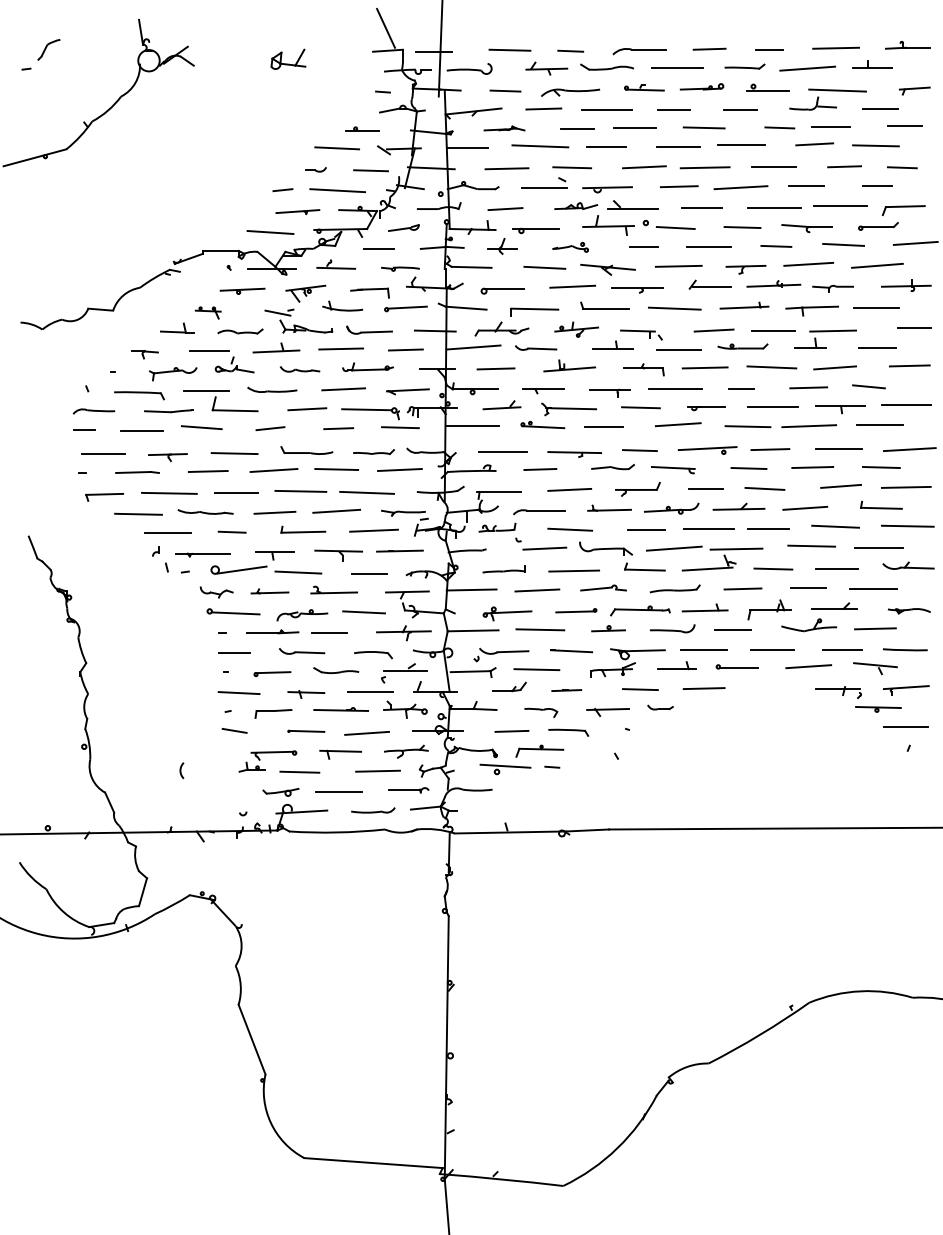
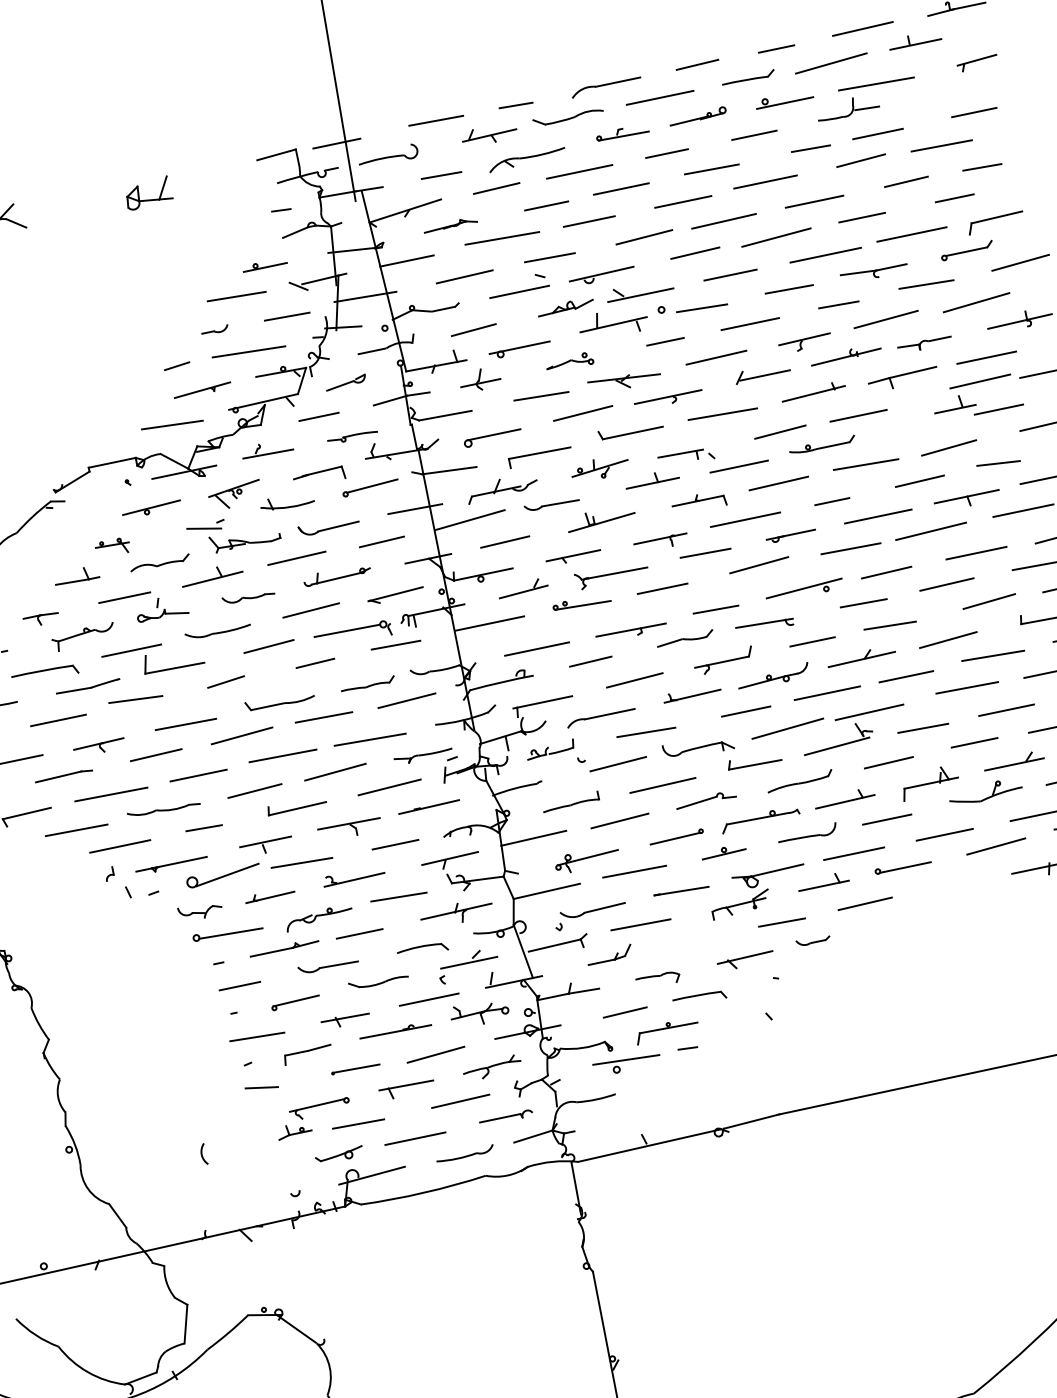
line: (385, 27) -> (266, 125), removed
line: (880, 108) -> (937, 95), removed
part: (825, 338) -> (972, 393), moved
line: (566, 690) -> (685, 944), removed

